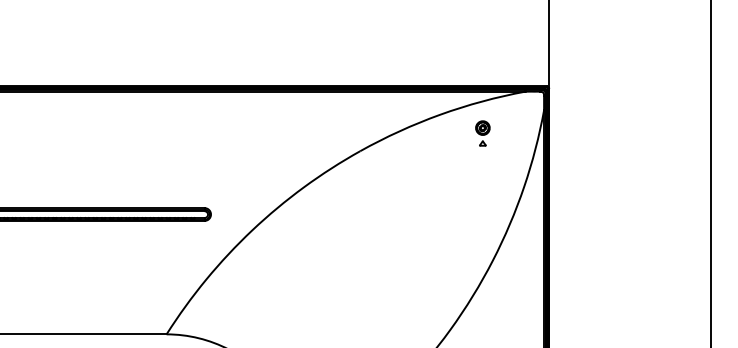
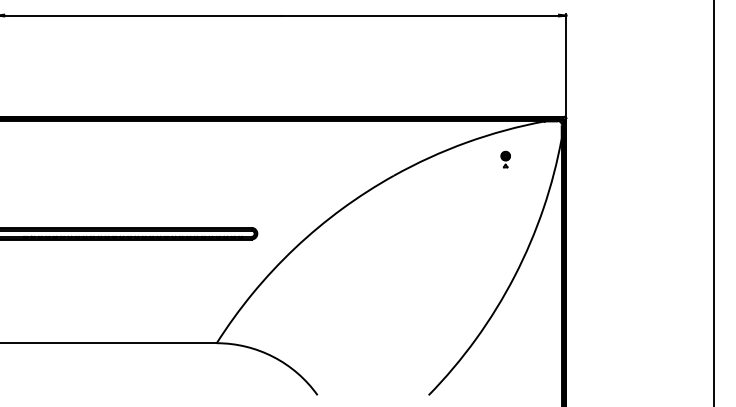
part: (482, 133) -> (505, 159), size x0.7

